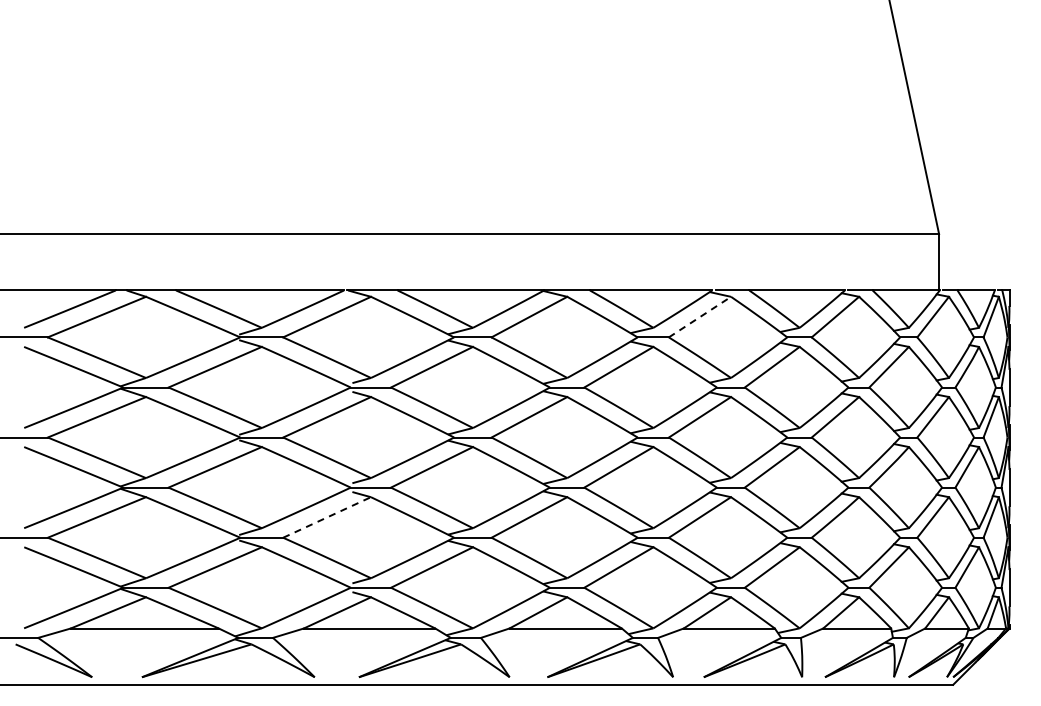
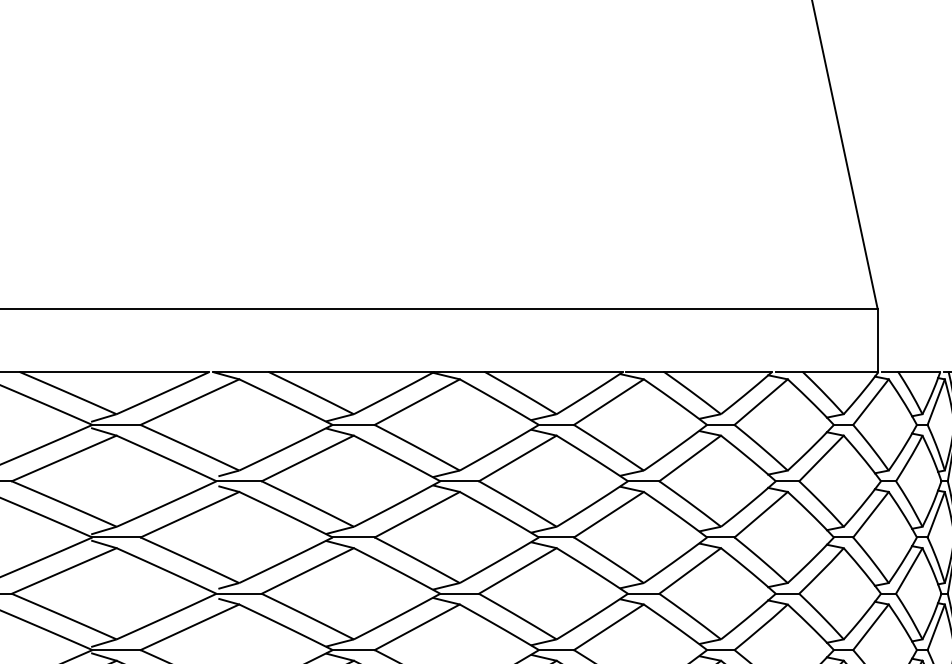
line: (700, 316) -> (609, 401), dashed -> solid
line: (327, 517) -> (190, 627), dashed -> solid

